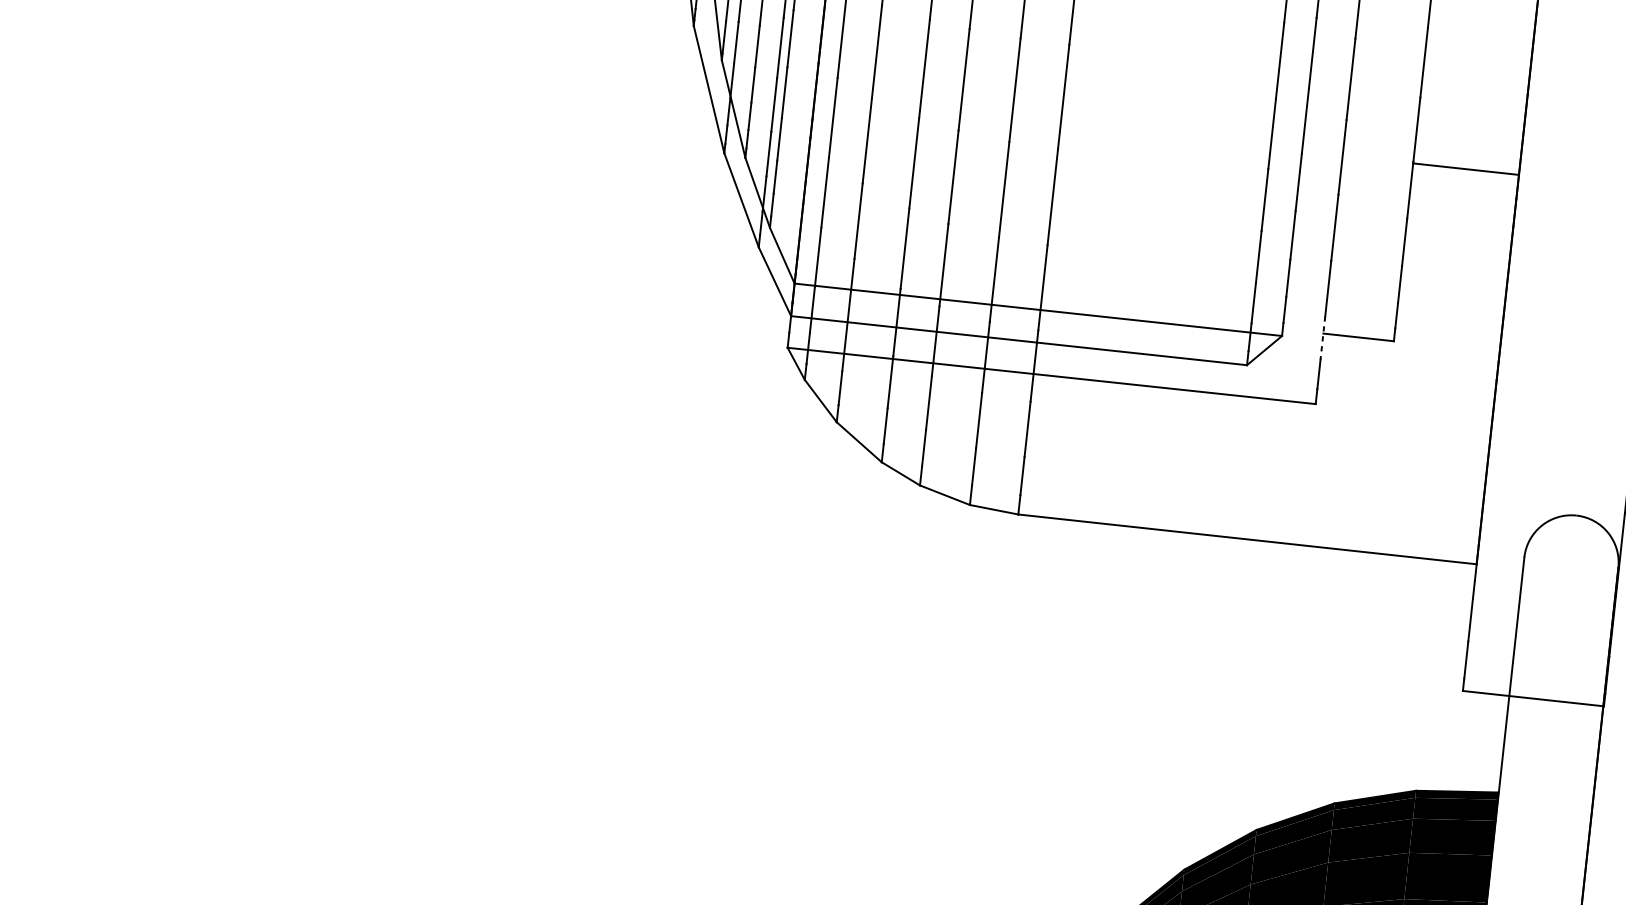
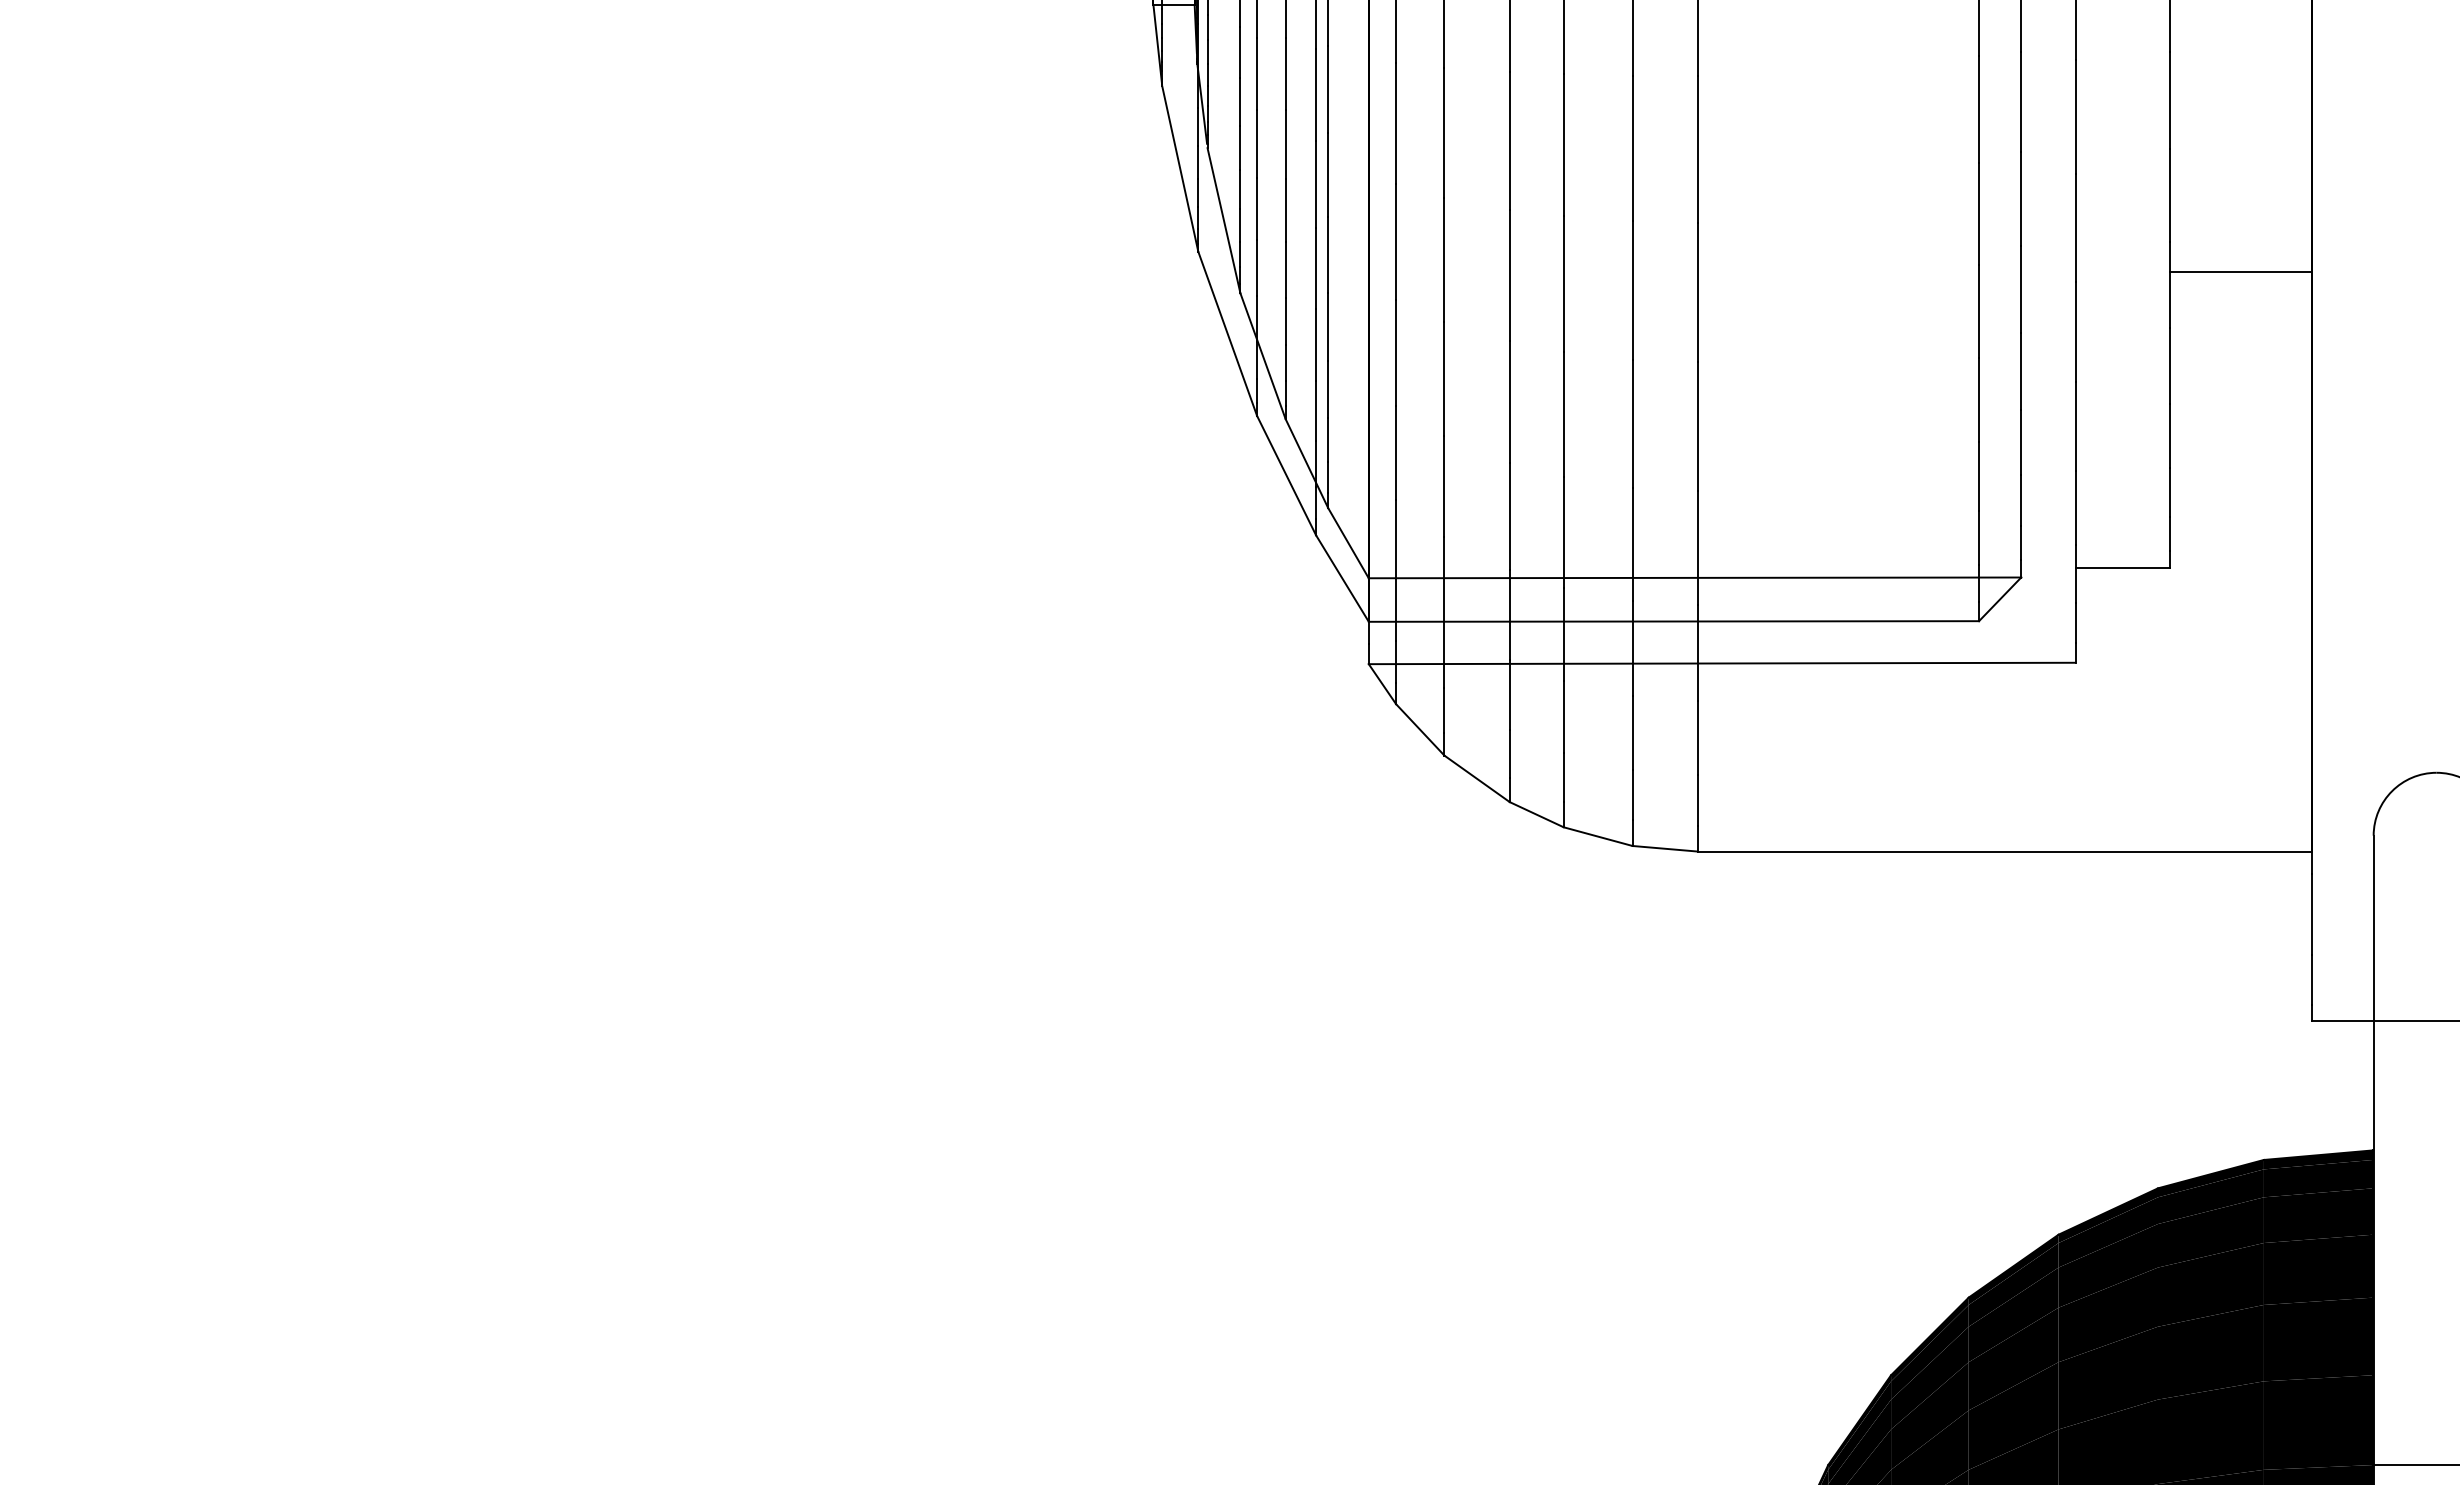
line: (1465, 169) -> (2240, 272), moved
line: (1322, 338) -> (2075, 574), dashed -> solid

